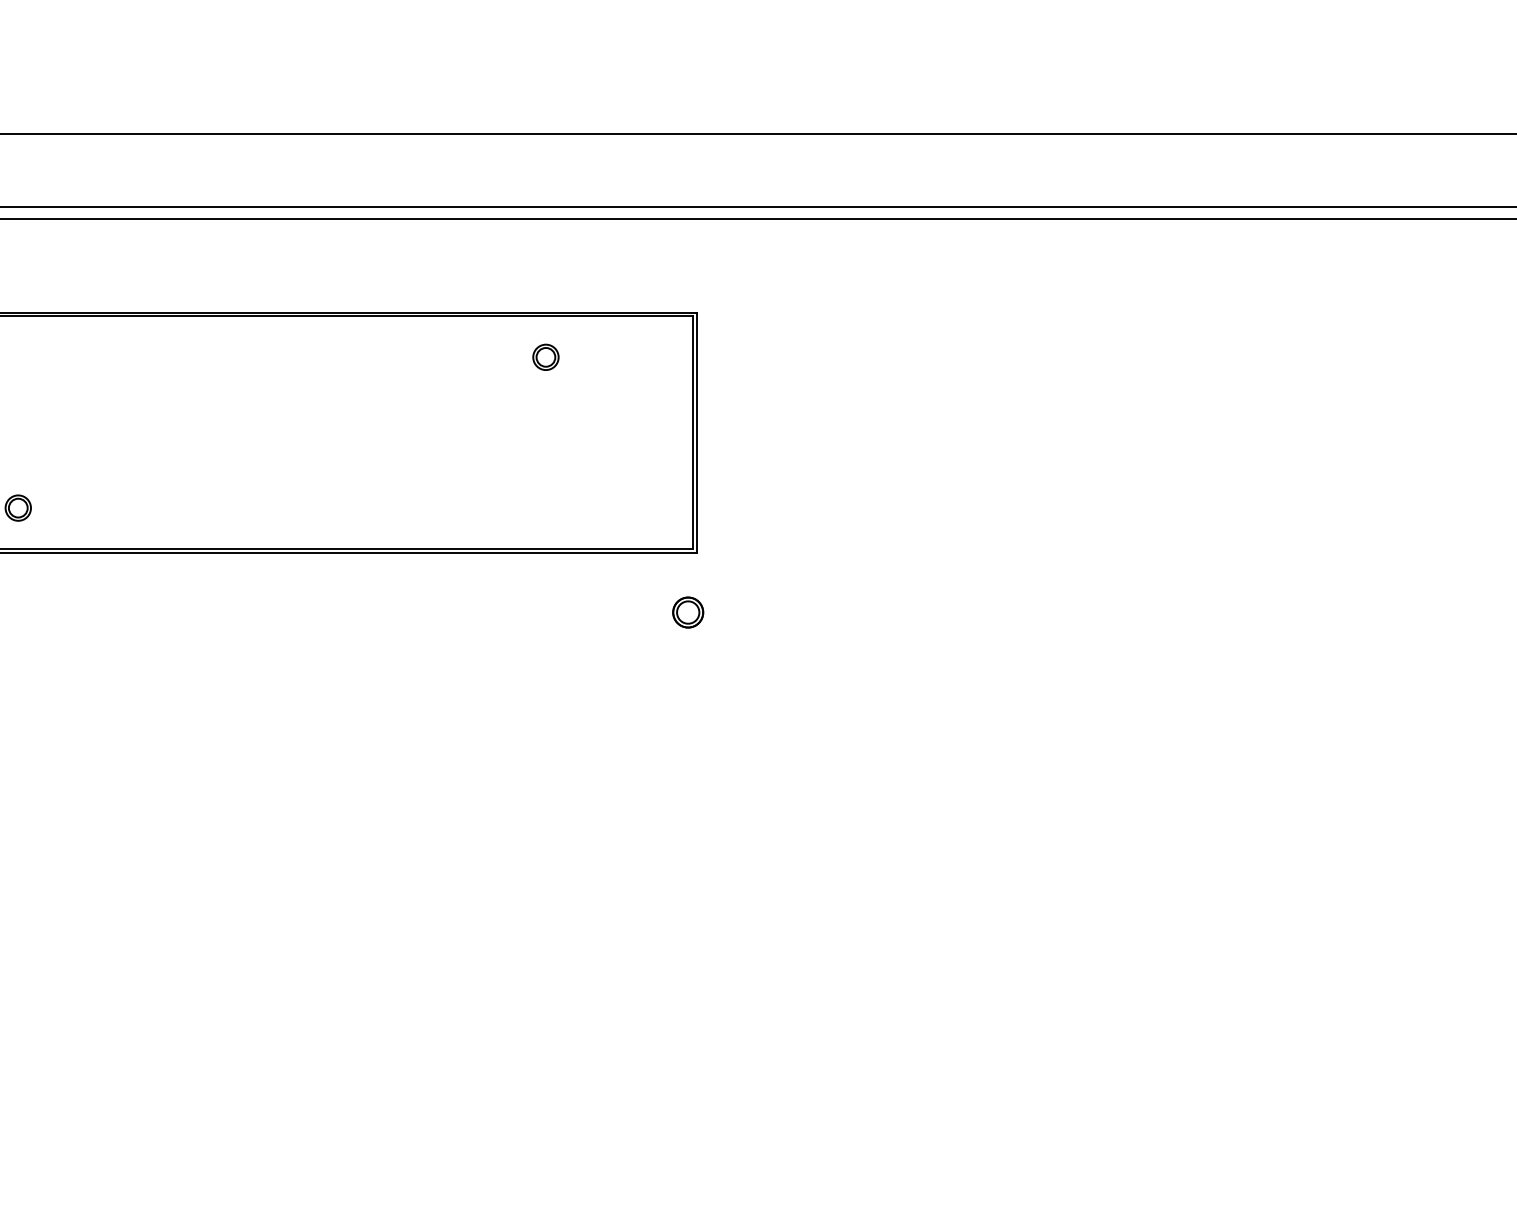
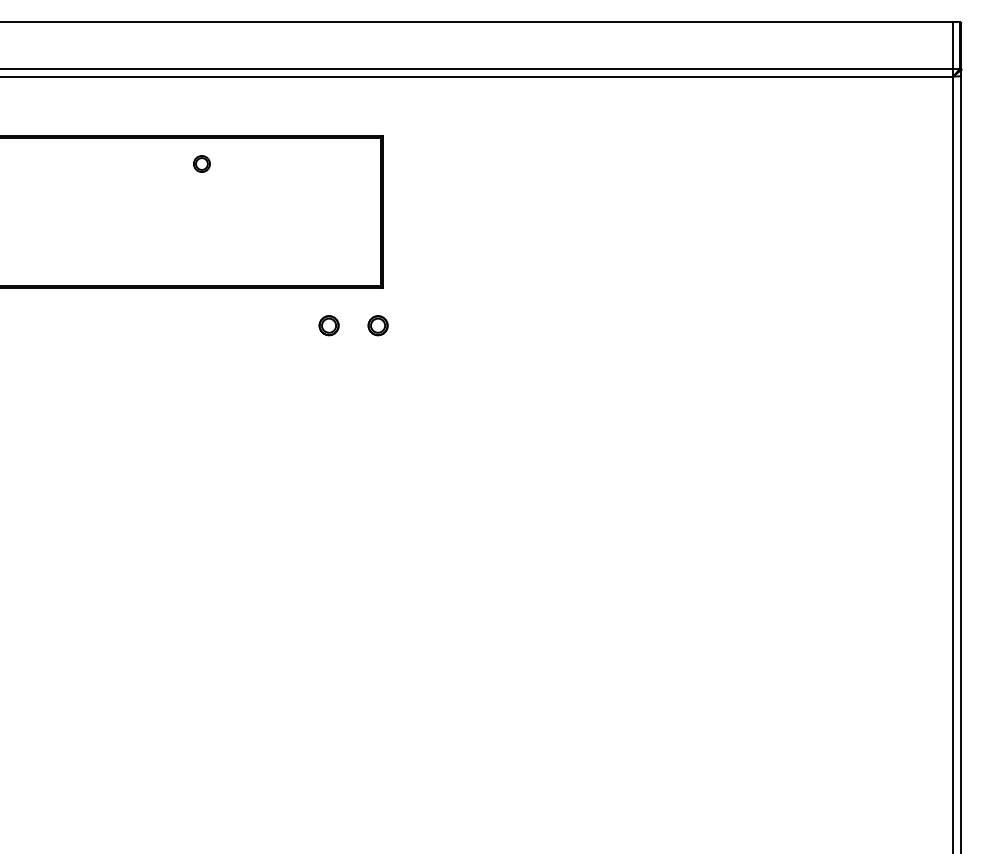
part: (545, 356) -> (201, 163), moved
part: (609, 612) -> (328, 325), added

